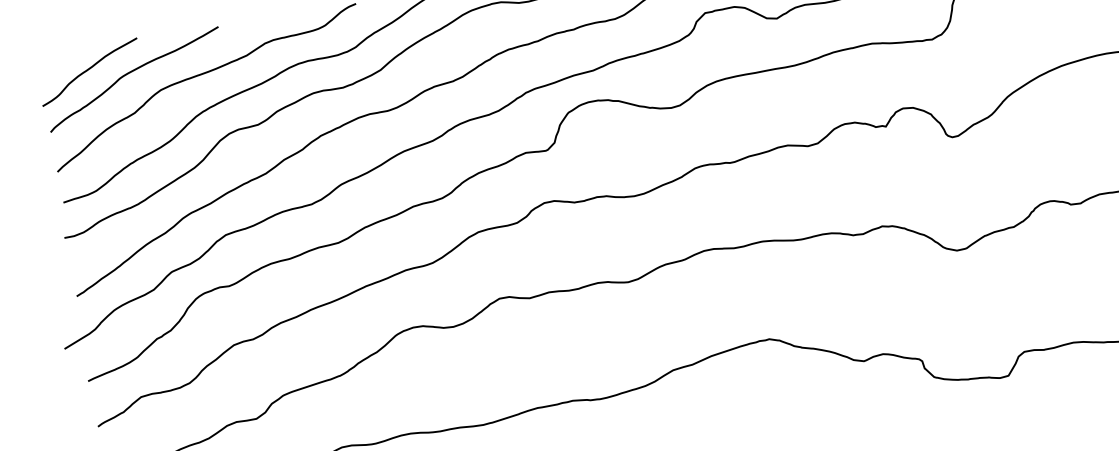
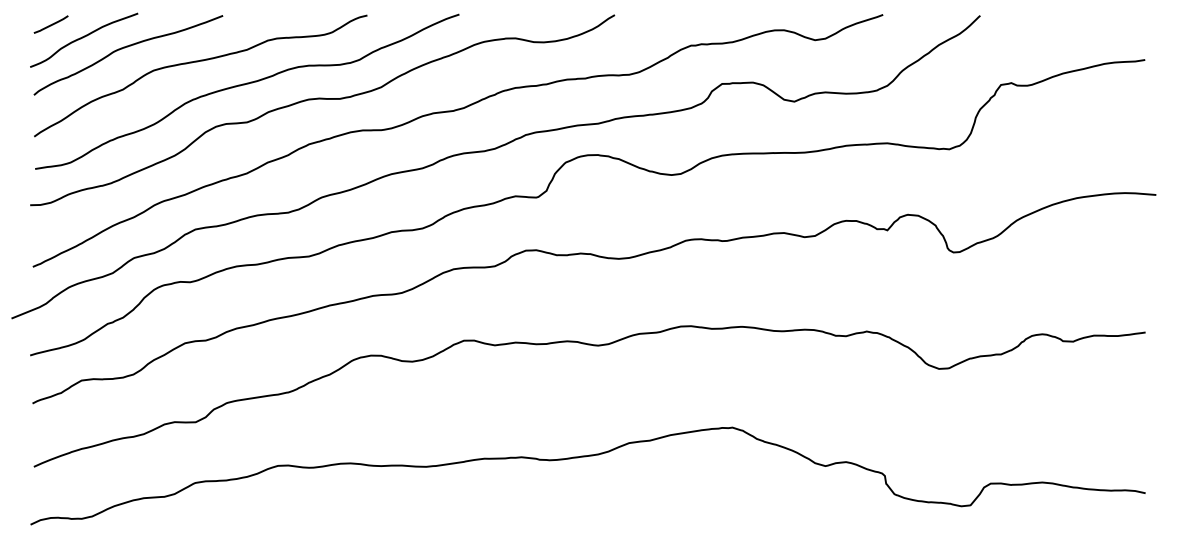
line: (55, 62) -> (50, 24), added

